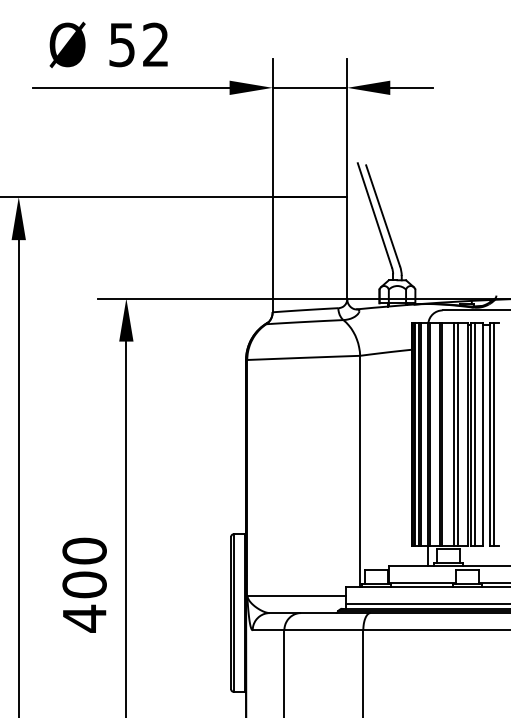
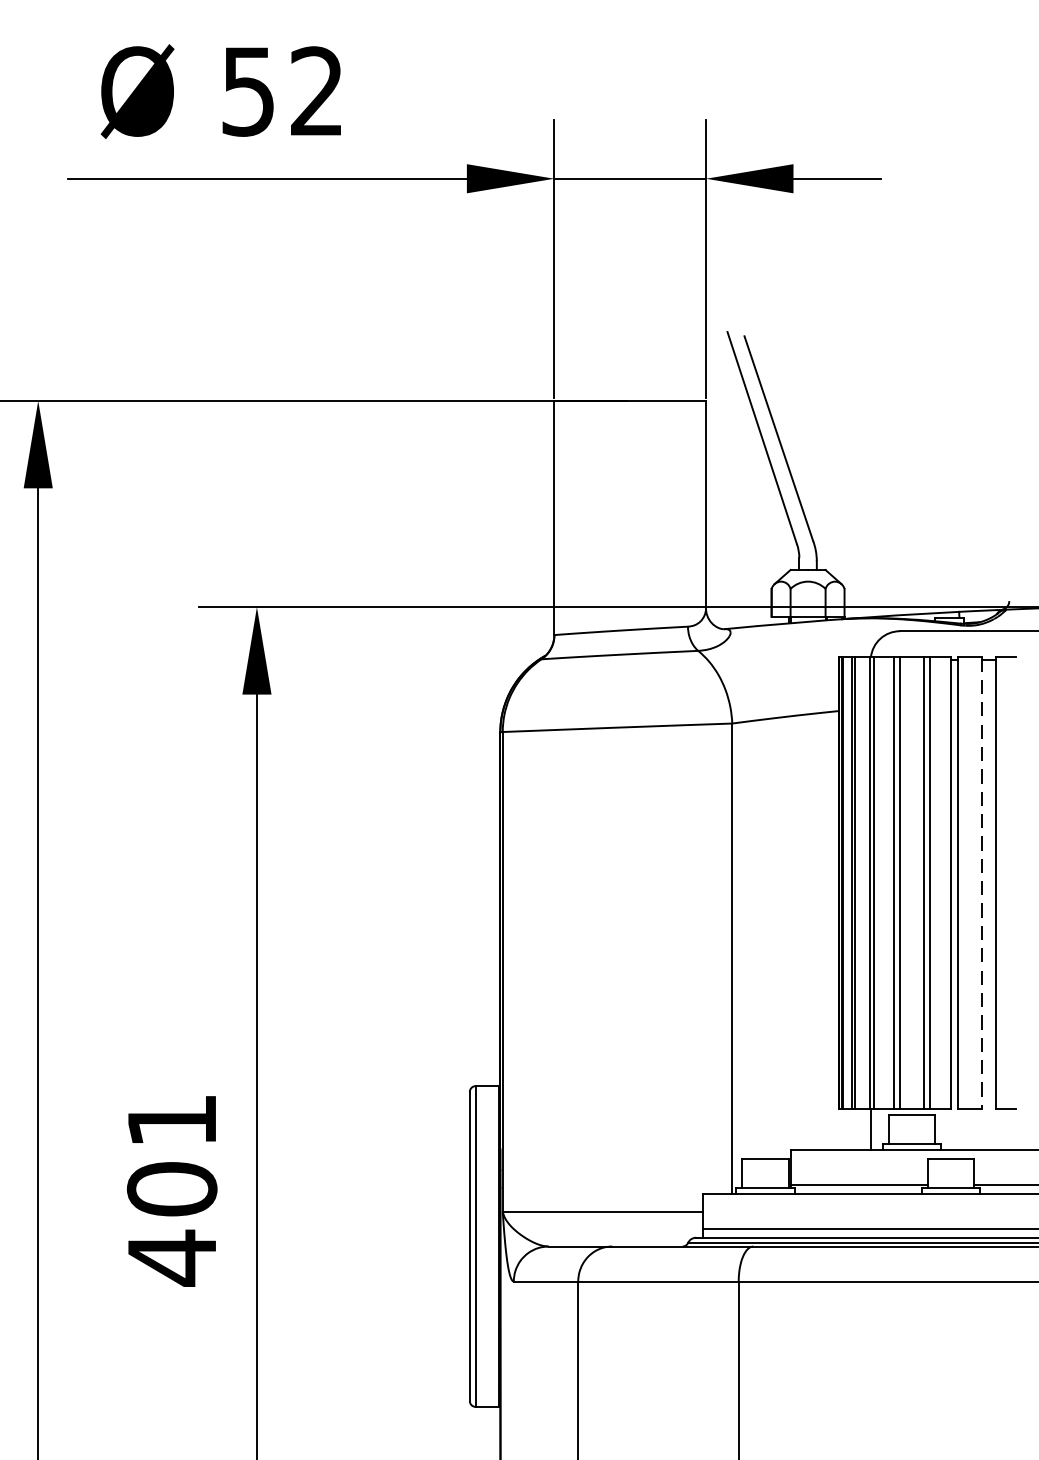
line: (475, 434) -> (966, 883), removed
line: (482, 434) -> (980, 883), solid -> dashed
line: (494, 434) -> (1005, 883), removed
text: (84, 550) -> (171, 1119), 400 -> 401

